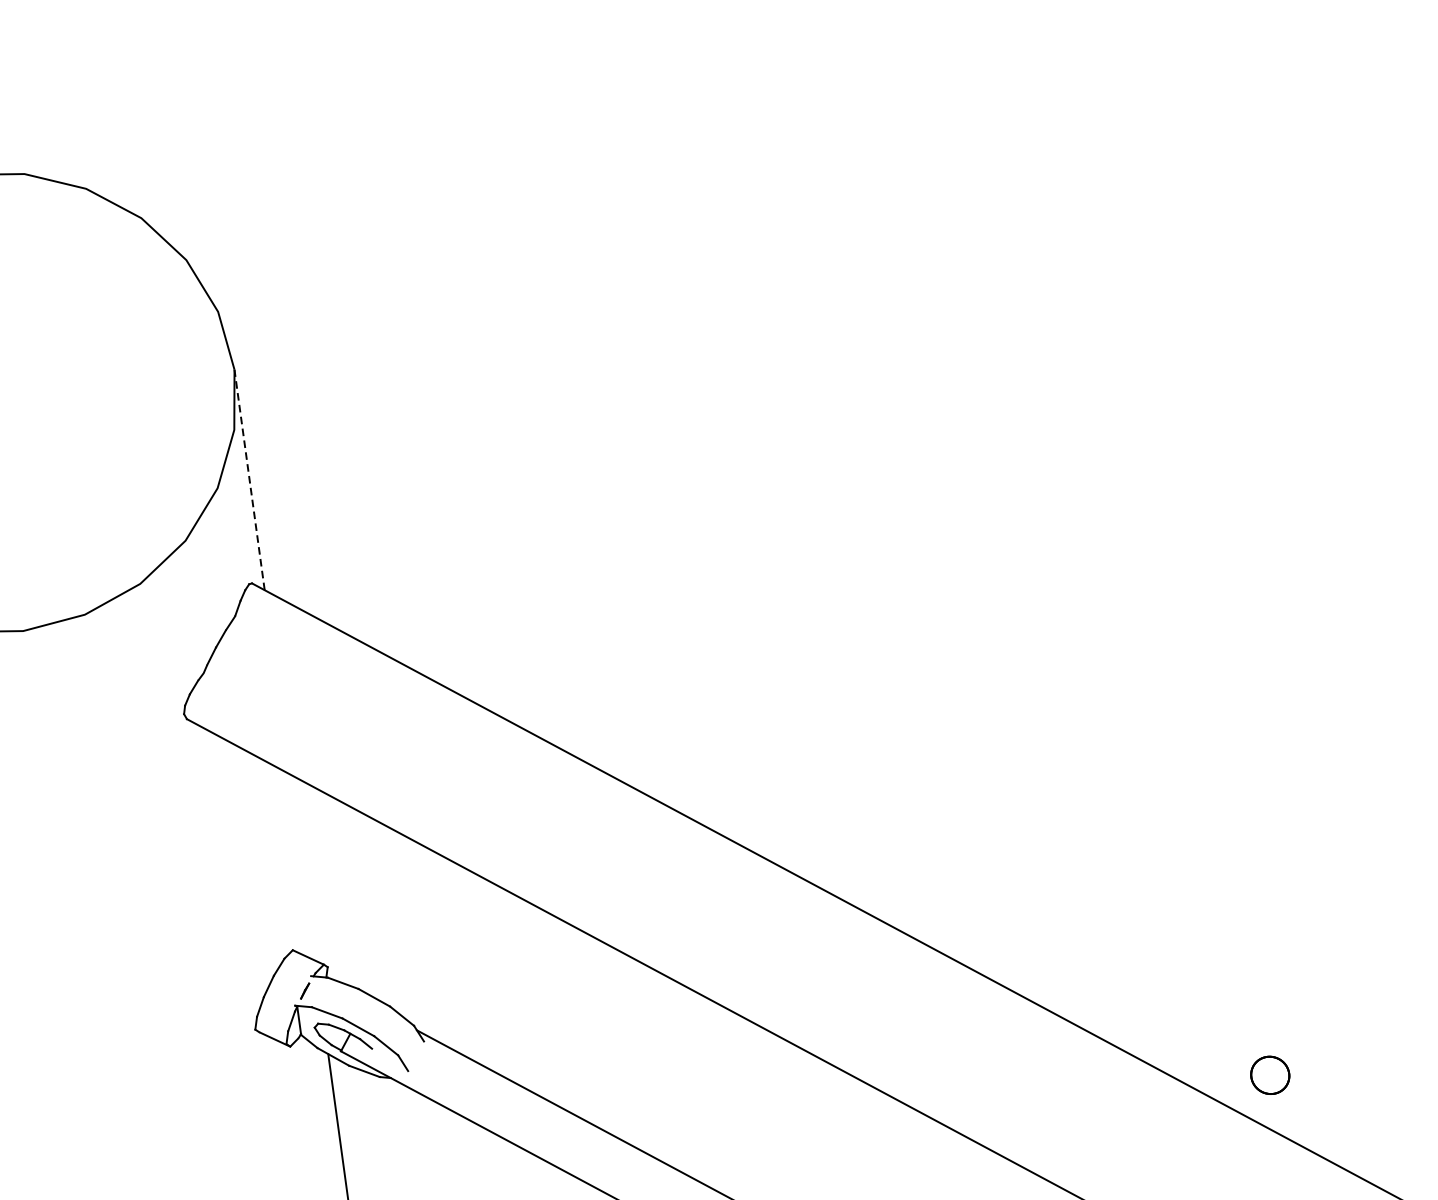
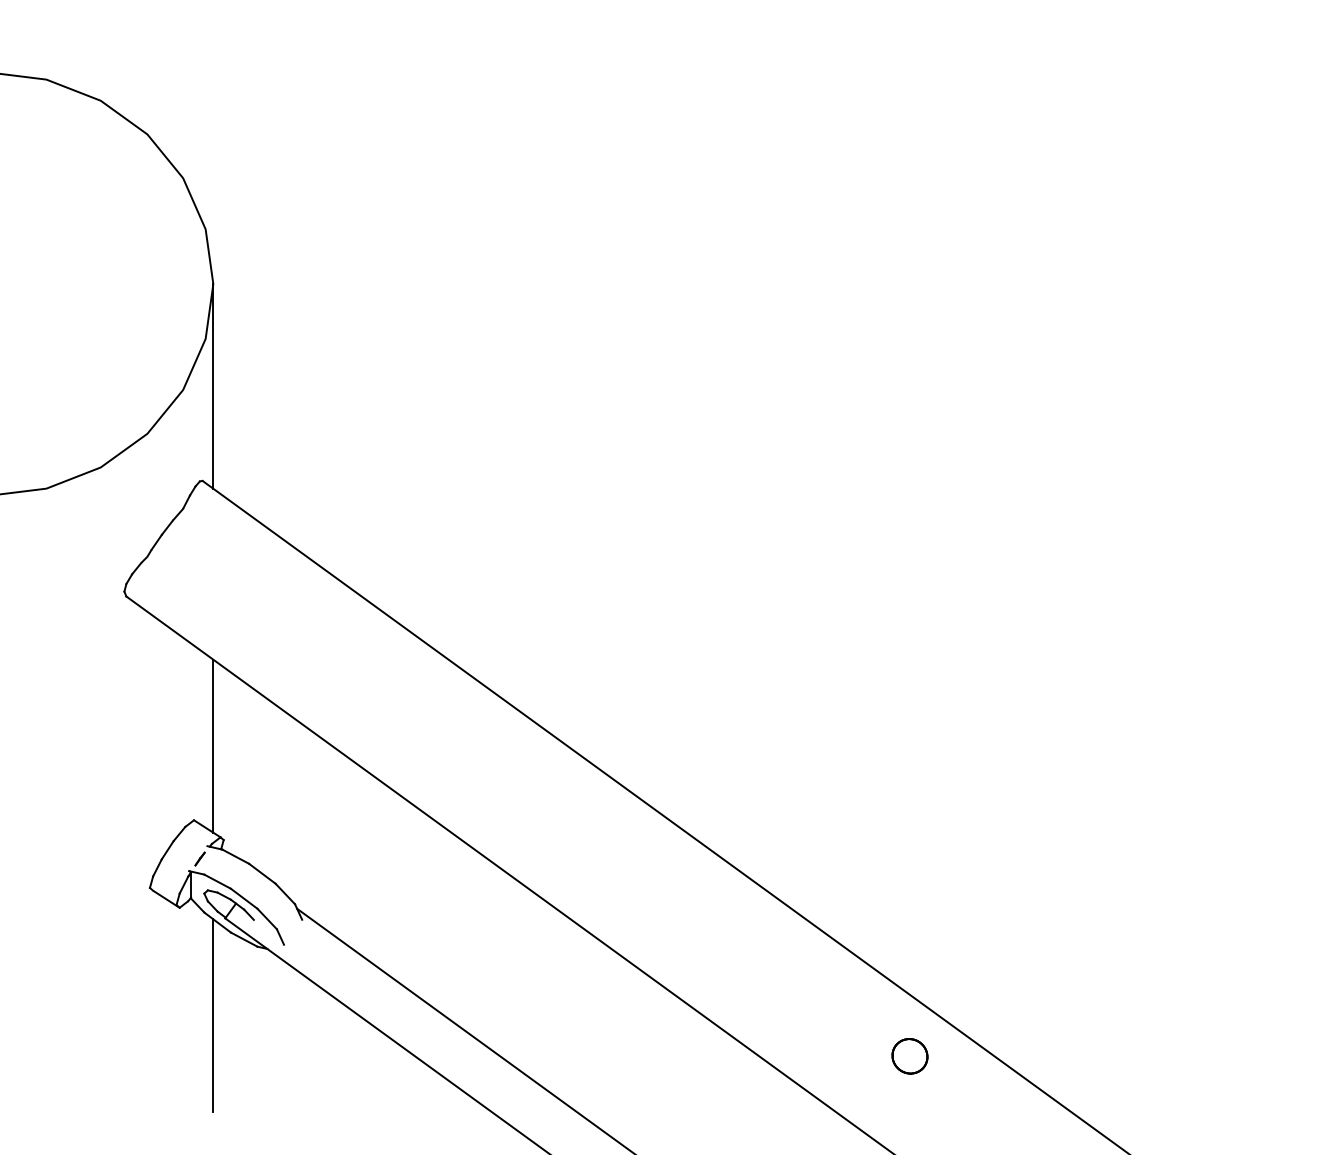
line: (249, 478) -> (213, 385), dashed -> solid
line: (302, 866) -> (213, 745), added
part: (1269, 1075) -> (909, 1056), moved

